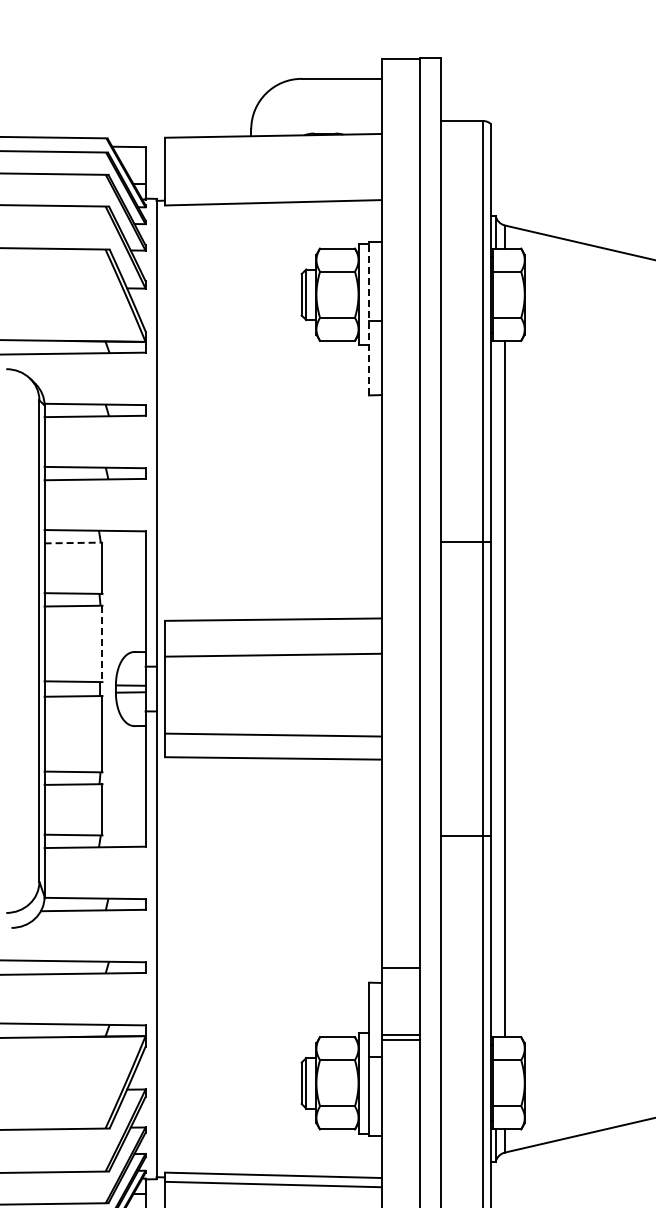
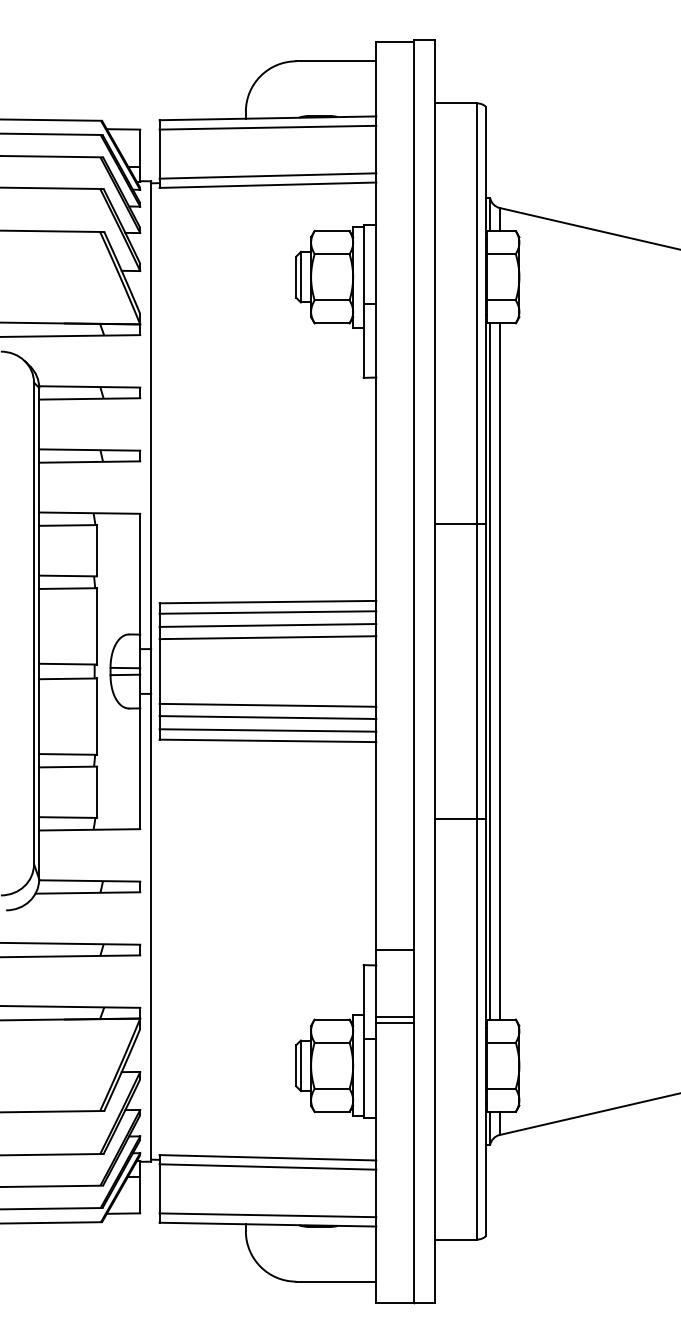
line: (272, 145) -> (267, 127), added
line: (272, 193) -> (267, 175), added
line: (368, 319) -> (363, 301), dashed -> solid
line: (73, 543) -> (68, 525), dashed -> solid
line: (272, 630) -> (267, 612), added
line: (272, 643) -> (267, 625), added
line: (102, 644) -> (97, 626), dashed -> solid
line: (495, 689) -> (490, 671), added
line: (272, 722) -> (267, 704), added
line: (272, 748) -> (267, 730), added

